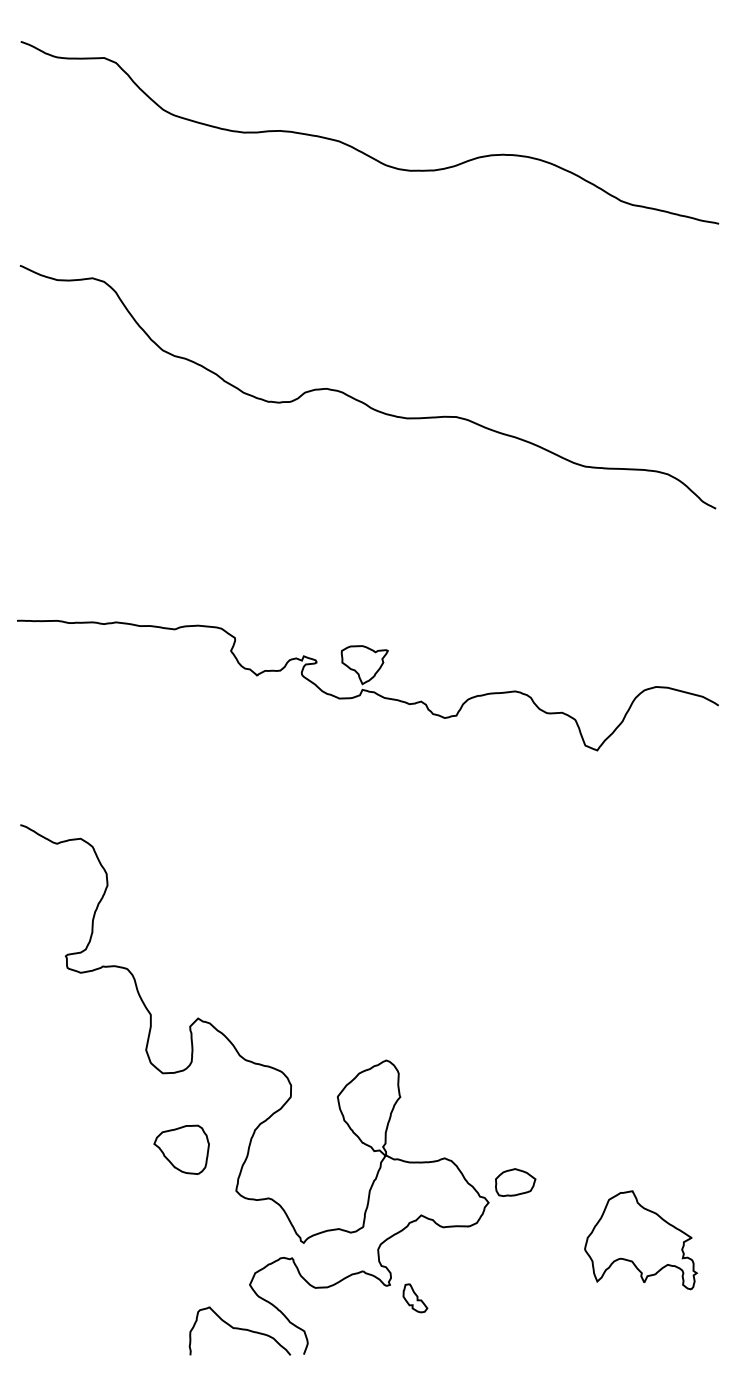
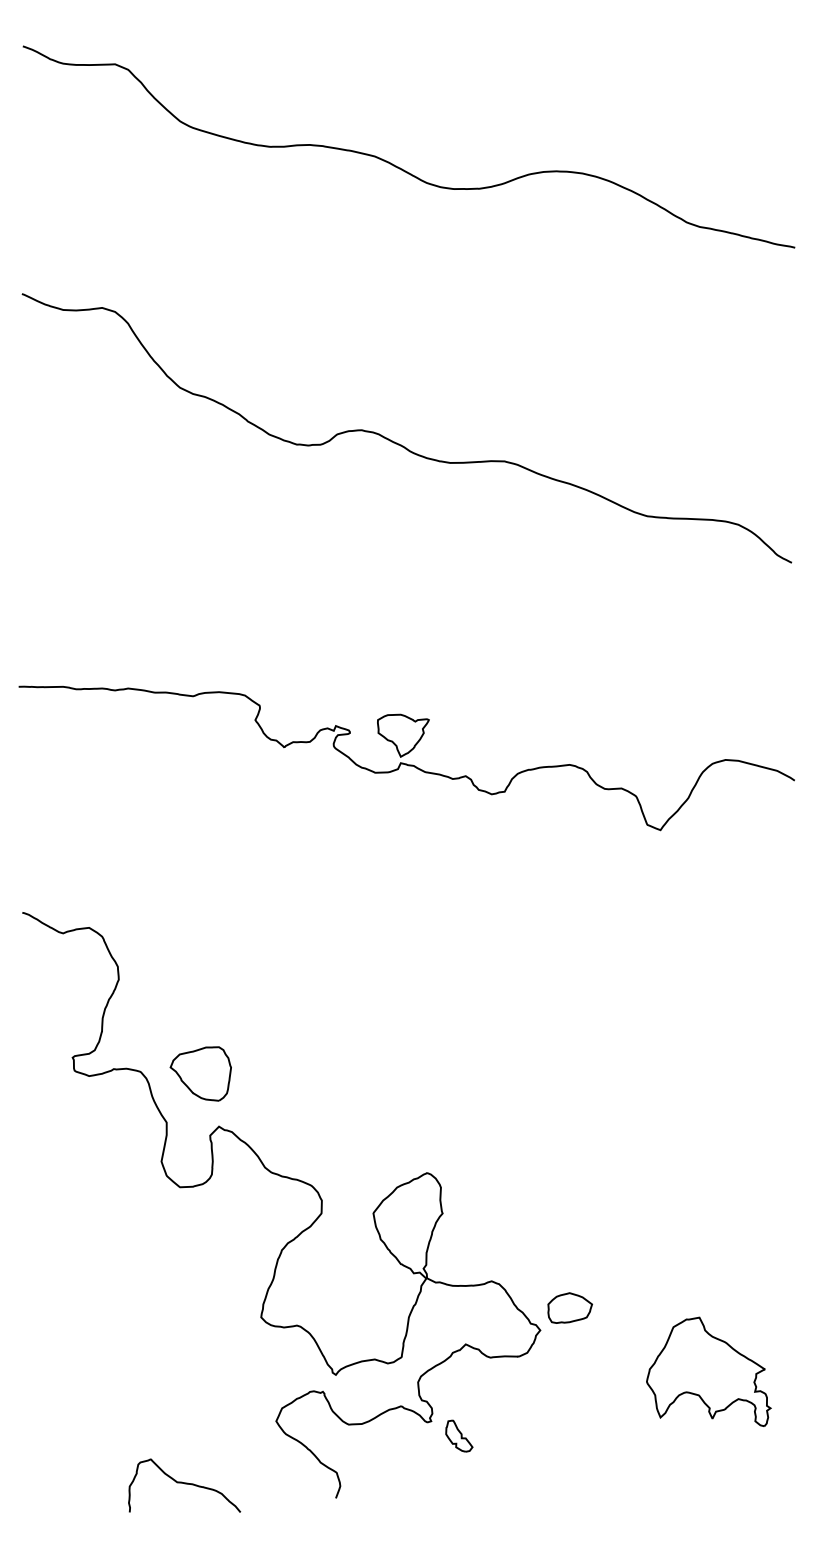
part: (181, 1149) -> (200, 1073), moved
curve: (239, 1329) -> (184, 1483), moved

